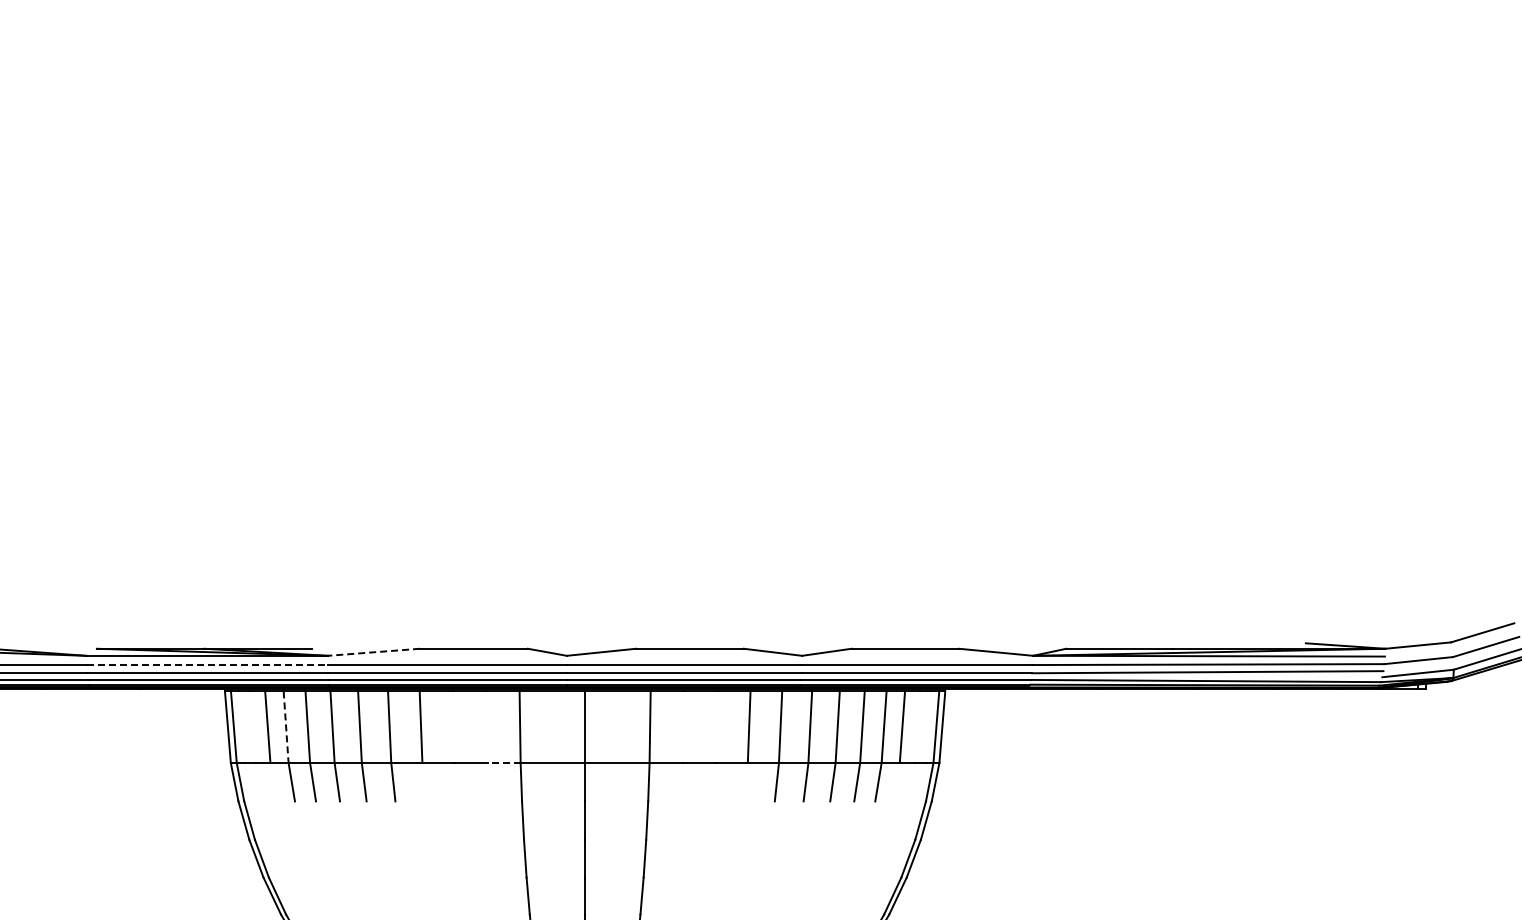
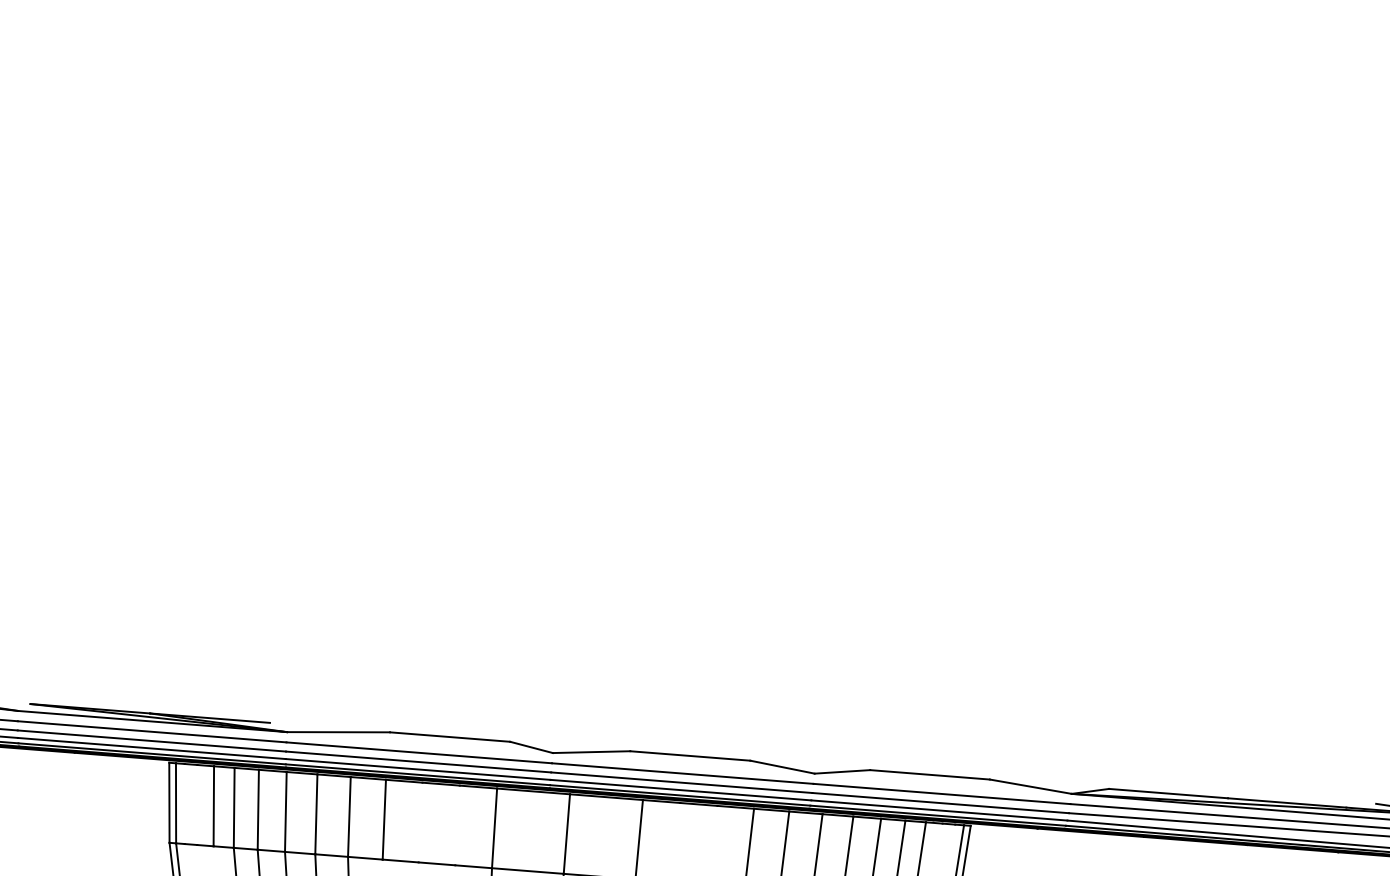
line: (373, 652) -> (337, 732), dashed -> solid
line: (207, 665) -> (152, 732), dashed -> solid
line: (286, 727) -> (234, 808), dashed -> solid
line: (504, 762) -> (474, 866), dashed -> solid

